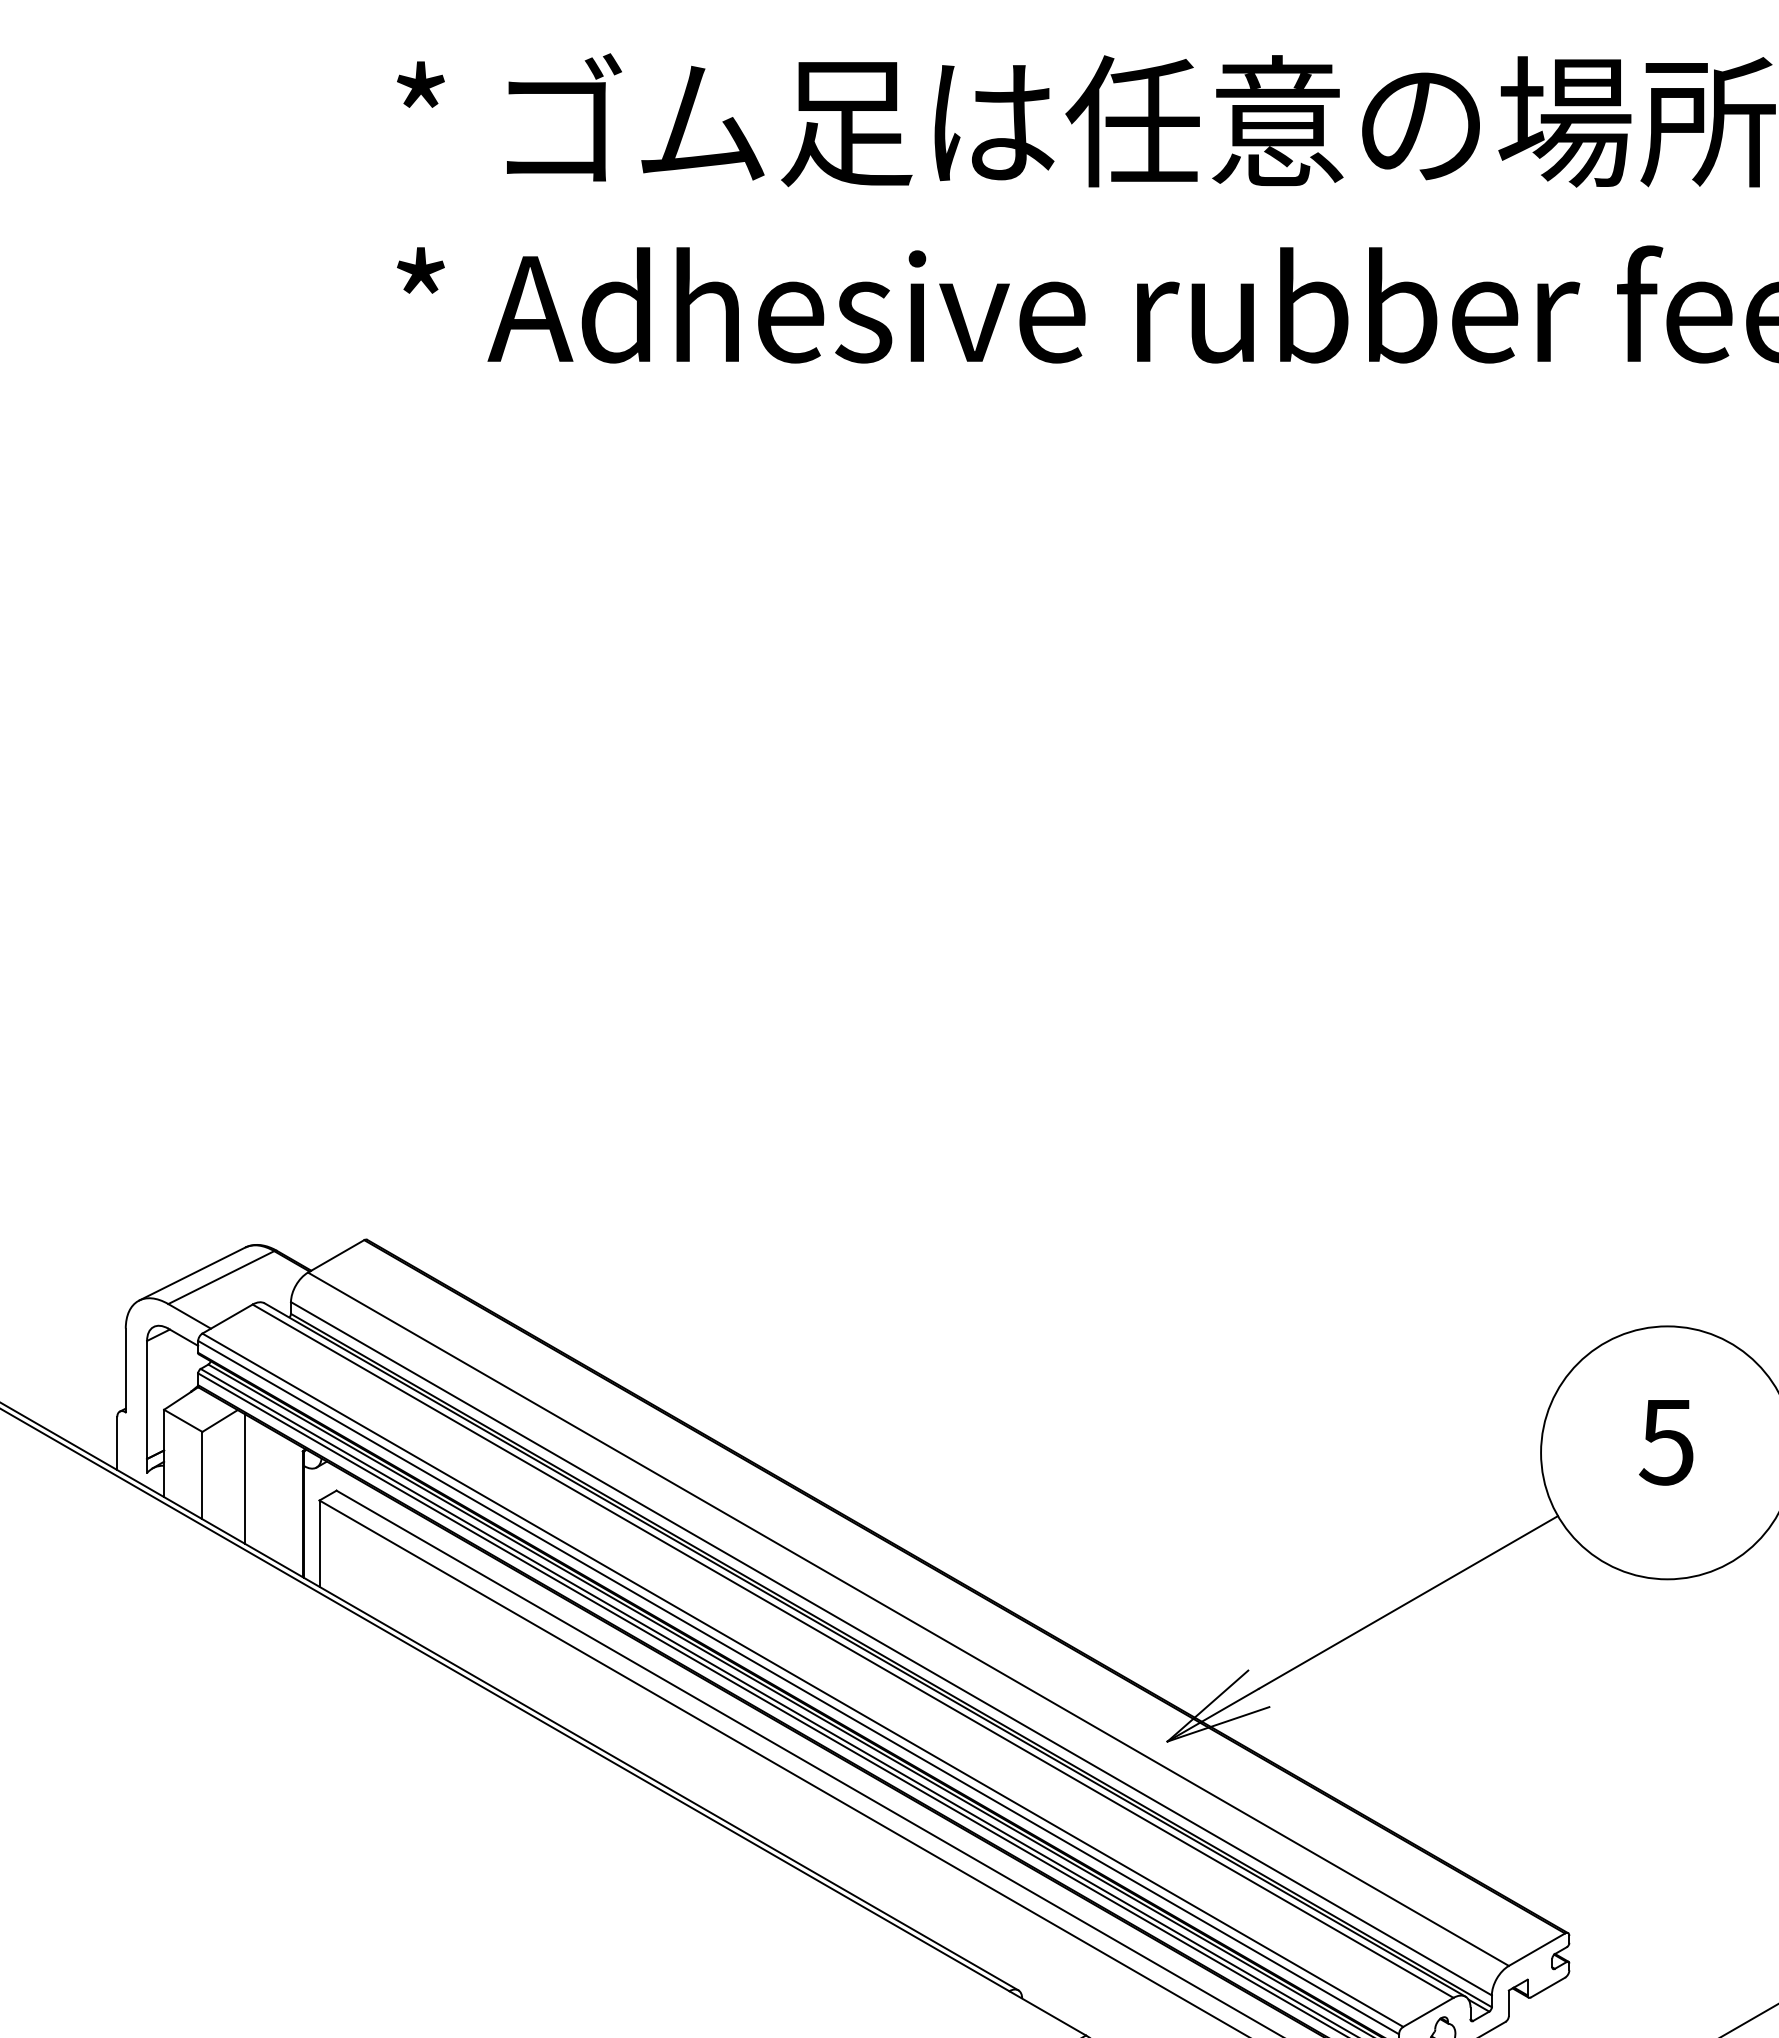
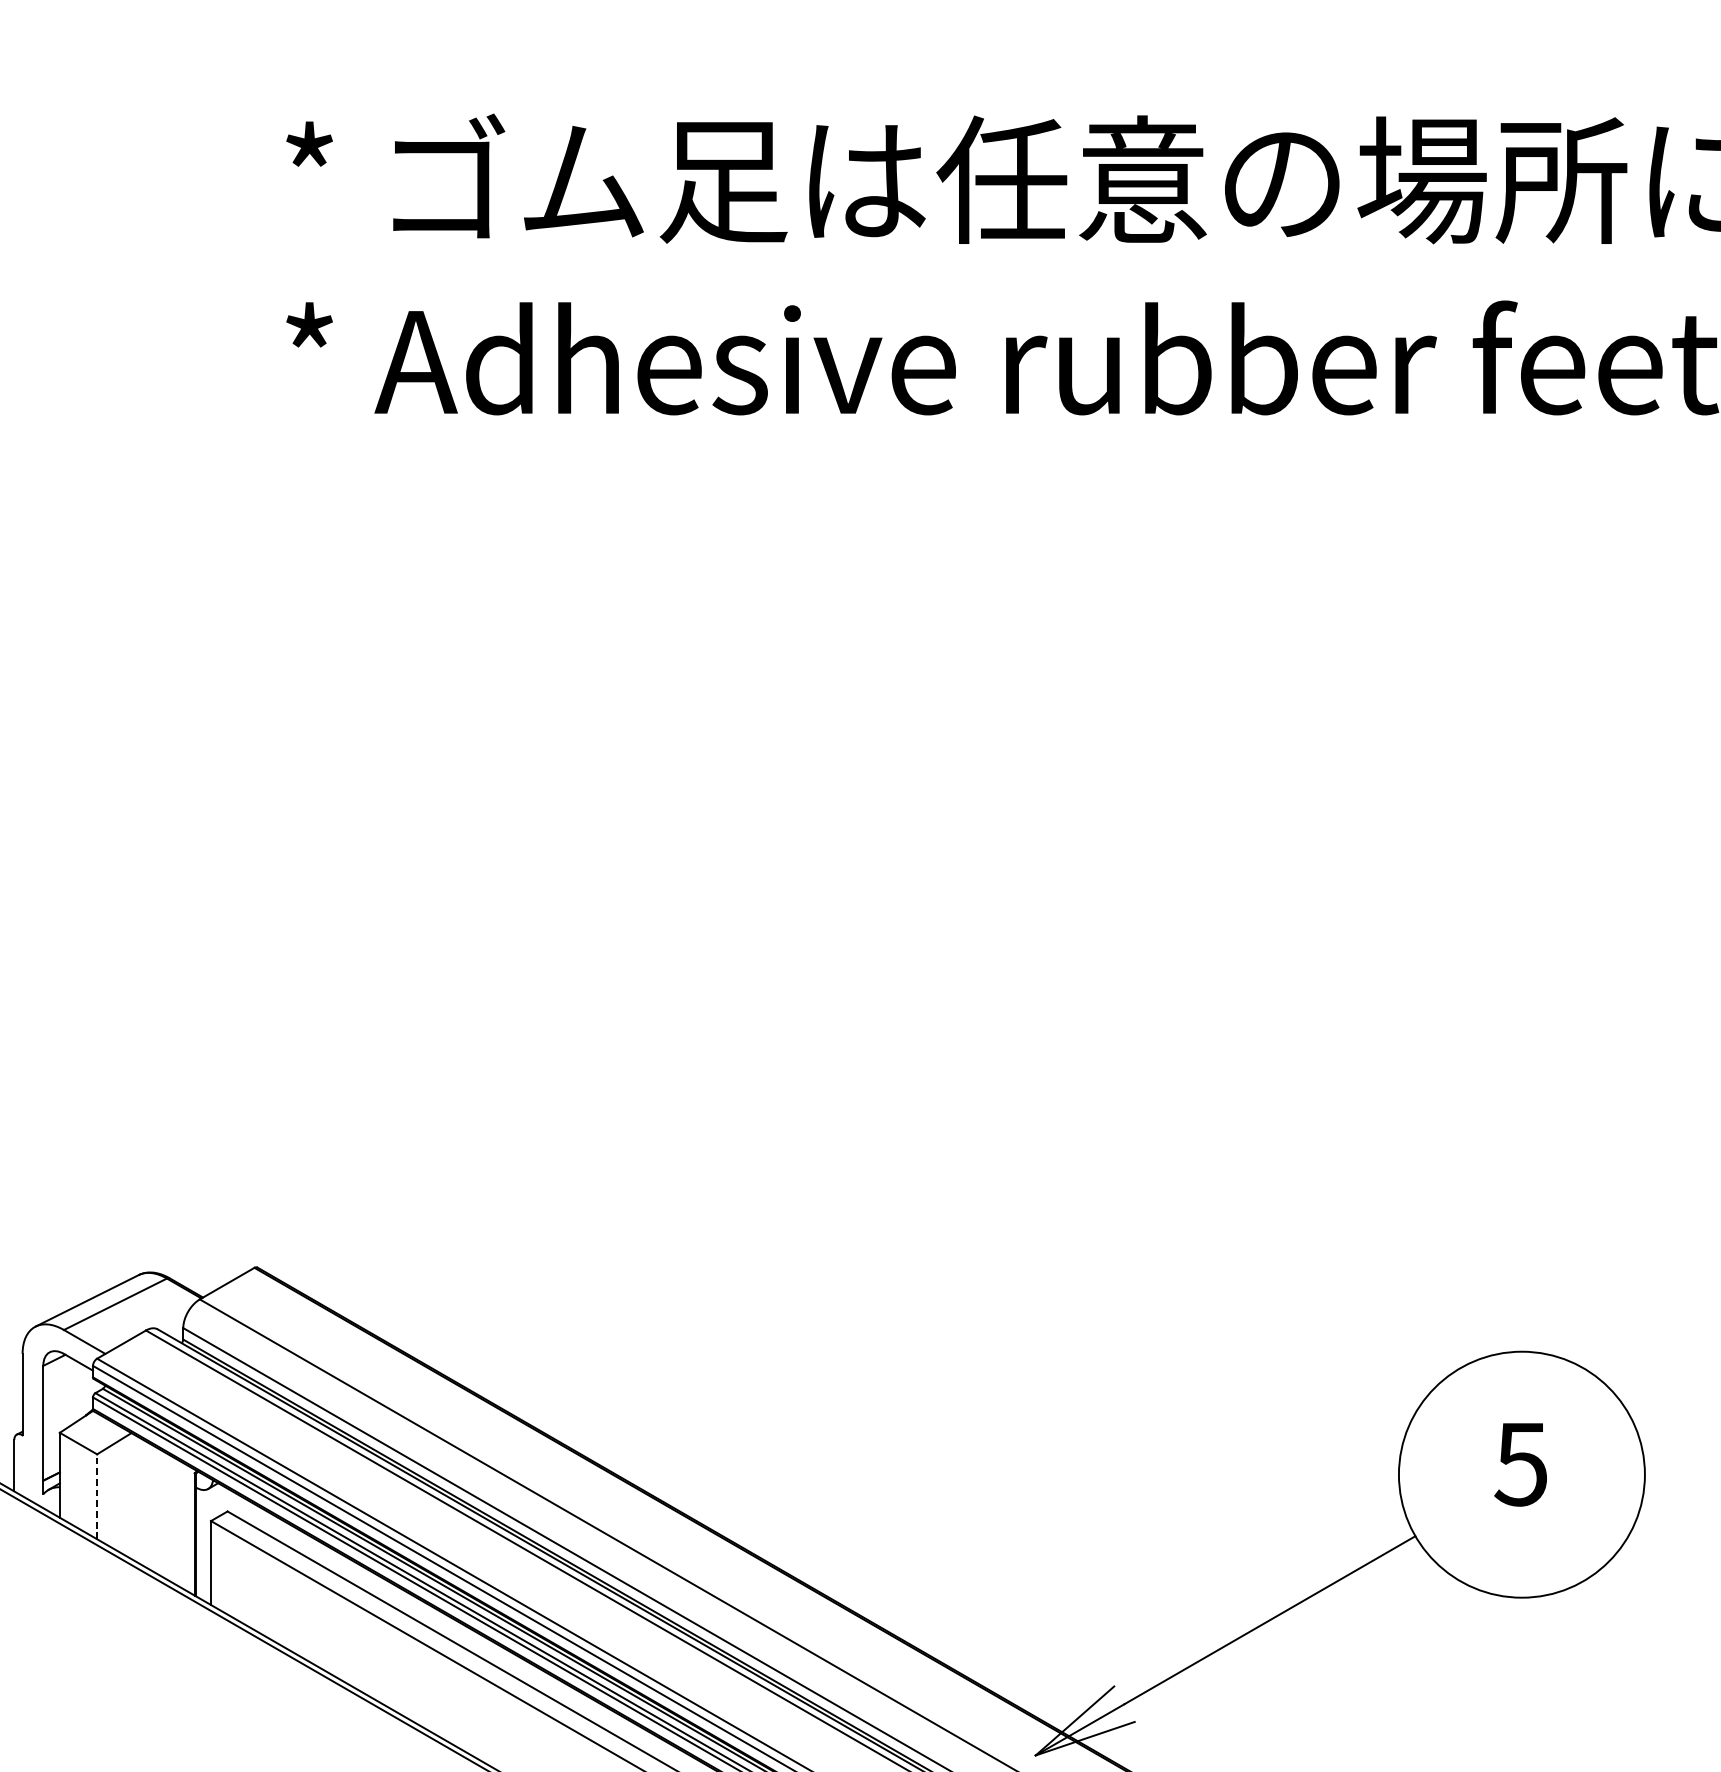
line: (202, 1475) -> (97, 1496), solid -> dashed
line: (245, 1478) -> (139, 1499), removed

